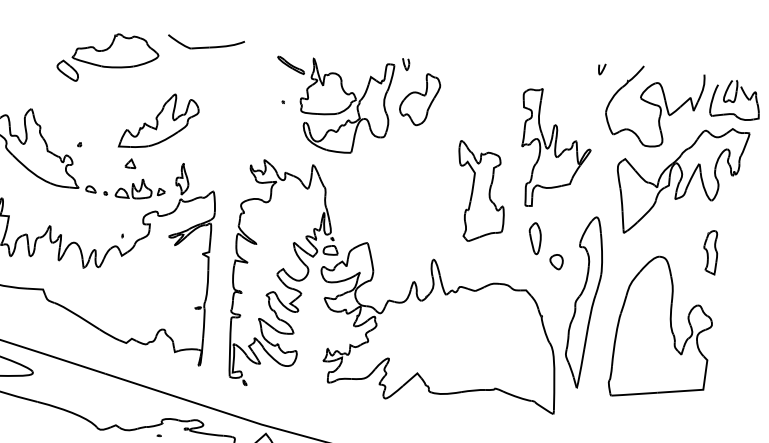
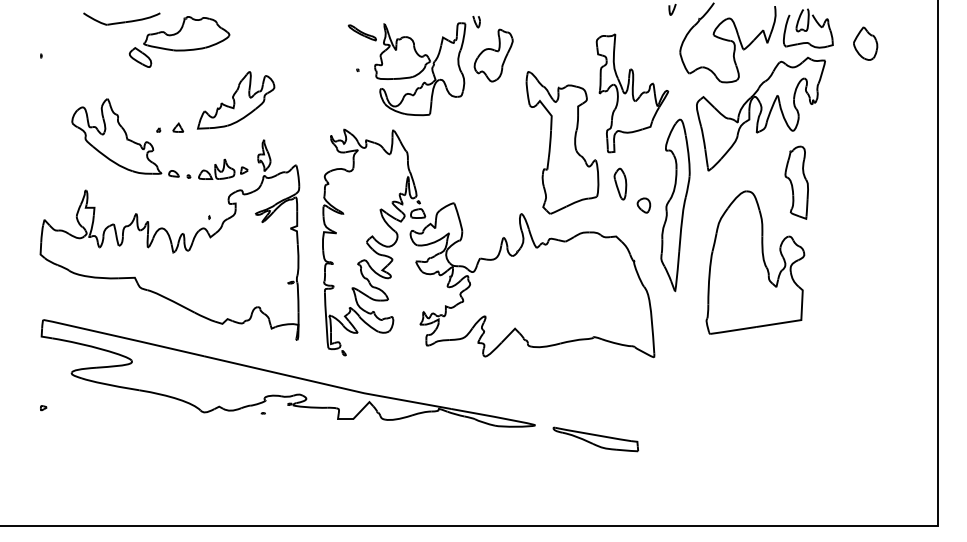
part: (205, 43) -> (121, 18), moved
part: (131, 163) -> (178, 127), moved
part: (480, 192) -> (562, 142), size x1.43
part: (710, 252) -> (796, 182), size x1.67
part: (584, 302) -> (675, 205), moved

